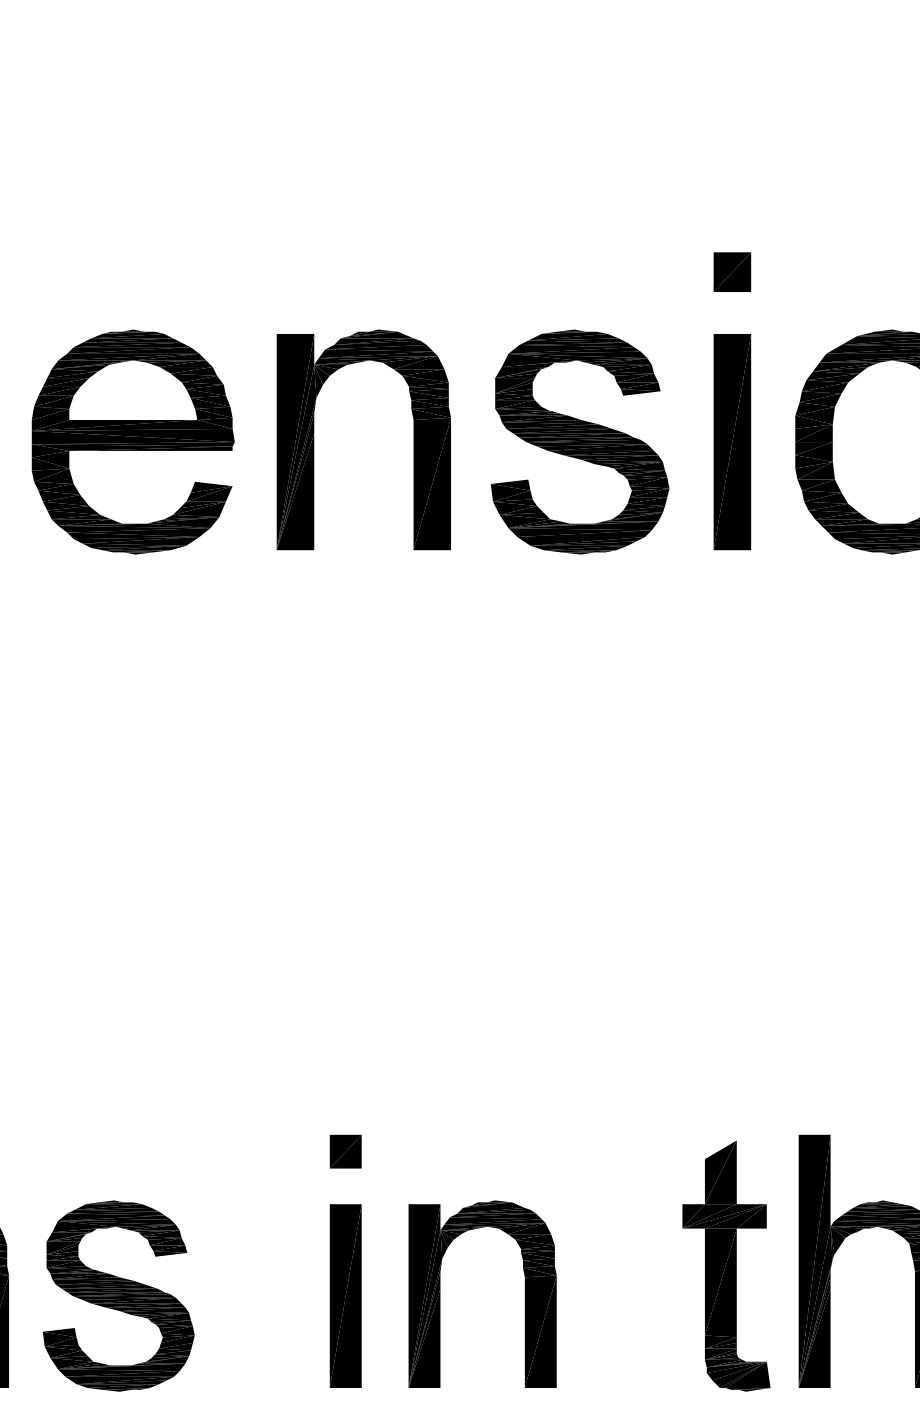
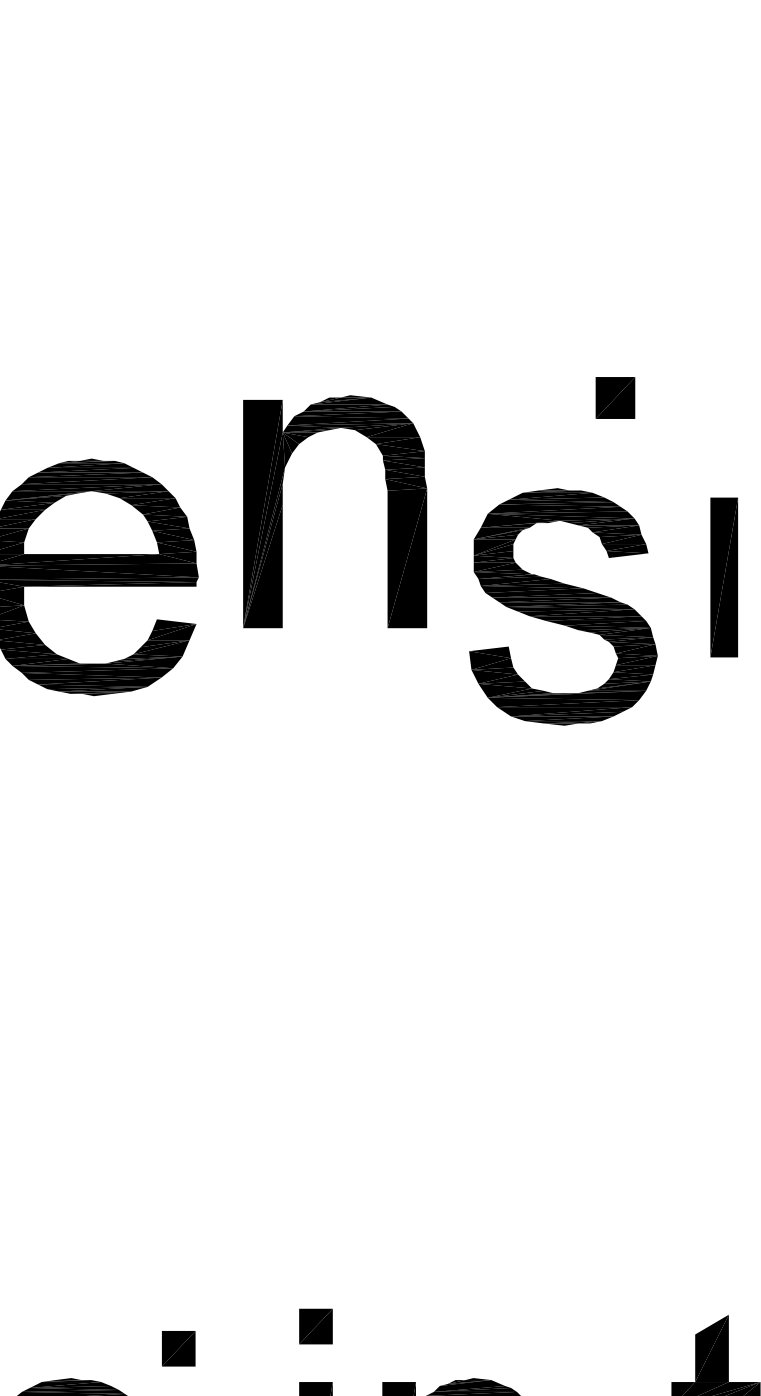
part: (732, 271) -> (615, 397), moved
part: (314, 439) -> (282, 511), moved
part: (579, 441) -> (562, 606), moved
part: (732, 442) -> (724, 577), size x0.7
part: (215, 1172) -> (178, 1348), added

